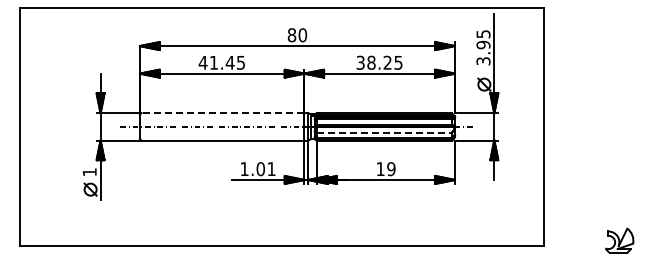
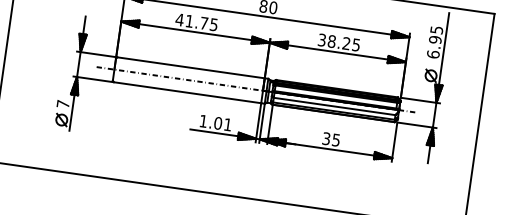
text: (483, 61) -> (433, 54), 3.95 -> 6.95
text: (229, 62) -> (203, 23), 41.45 -> 41.75
line: (222, 113) -> (190, 68), dashed -> solid
line: (384, 132) -> (334, 106), dashed -> solid
text: (385, 169) -> (330, 139), 19 -> 35
text: (89, 172) -> (62, 104), 1 -> 7

